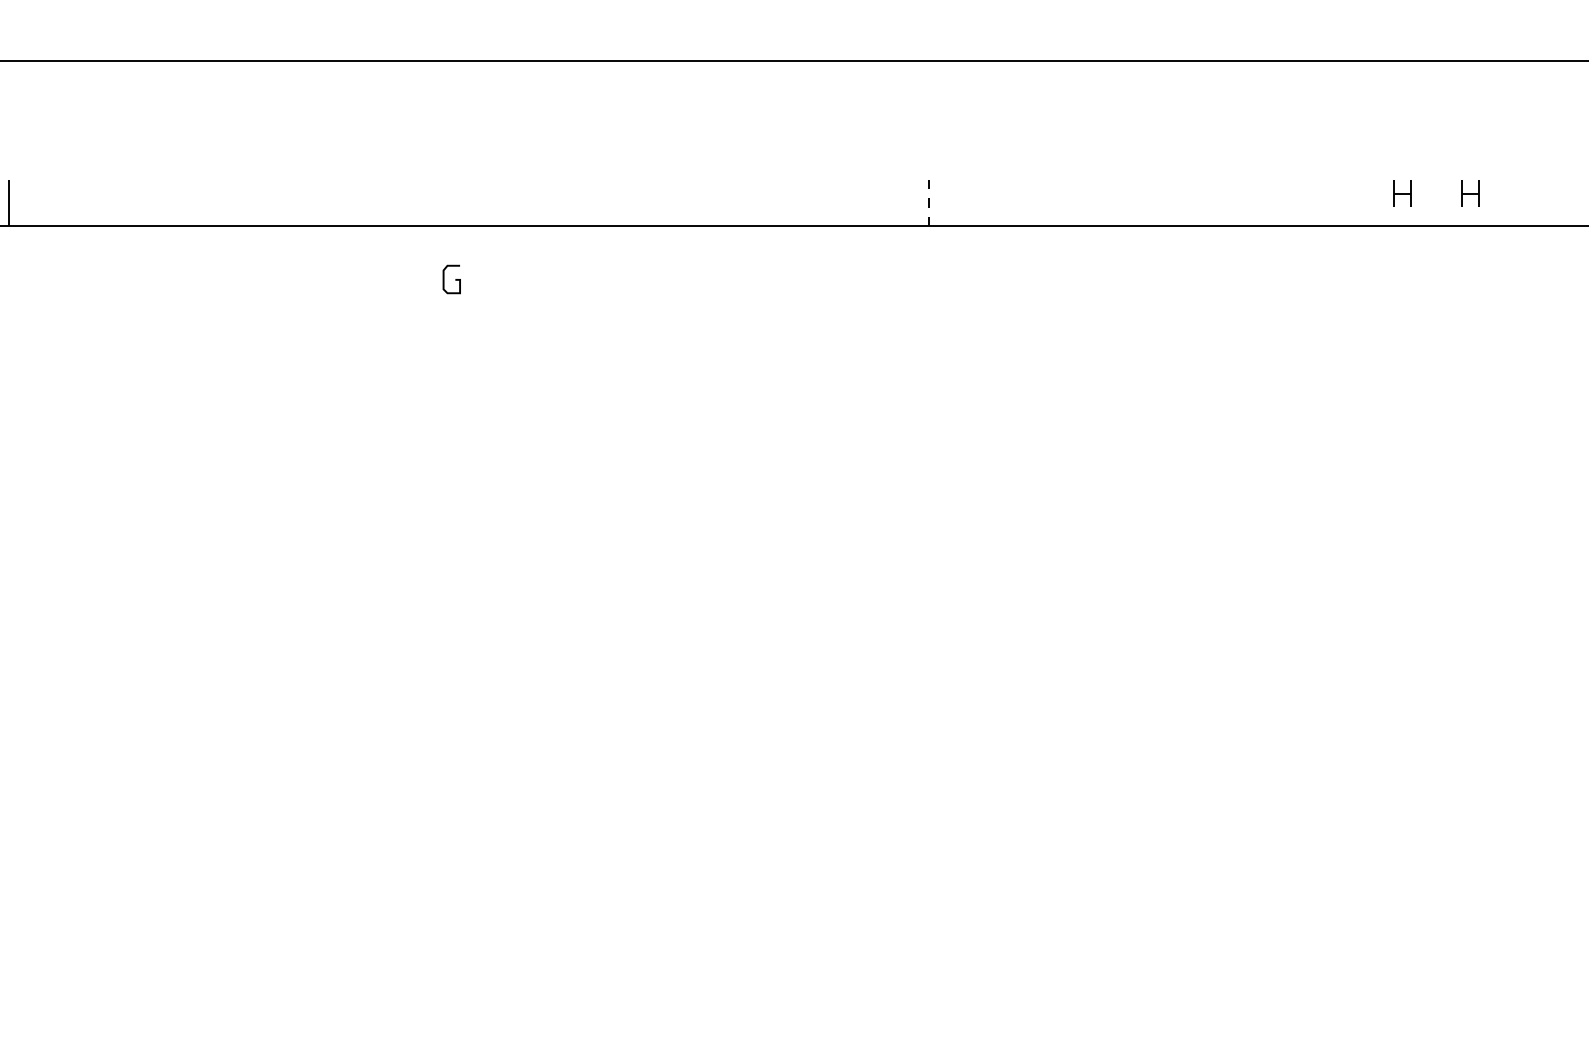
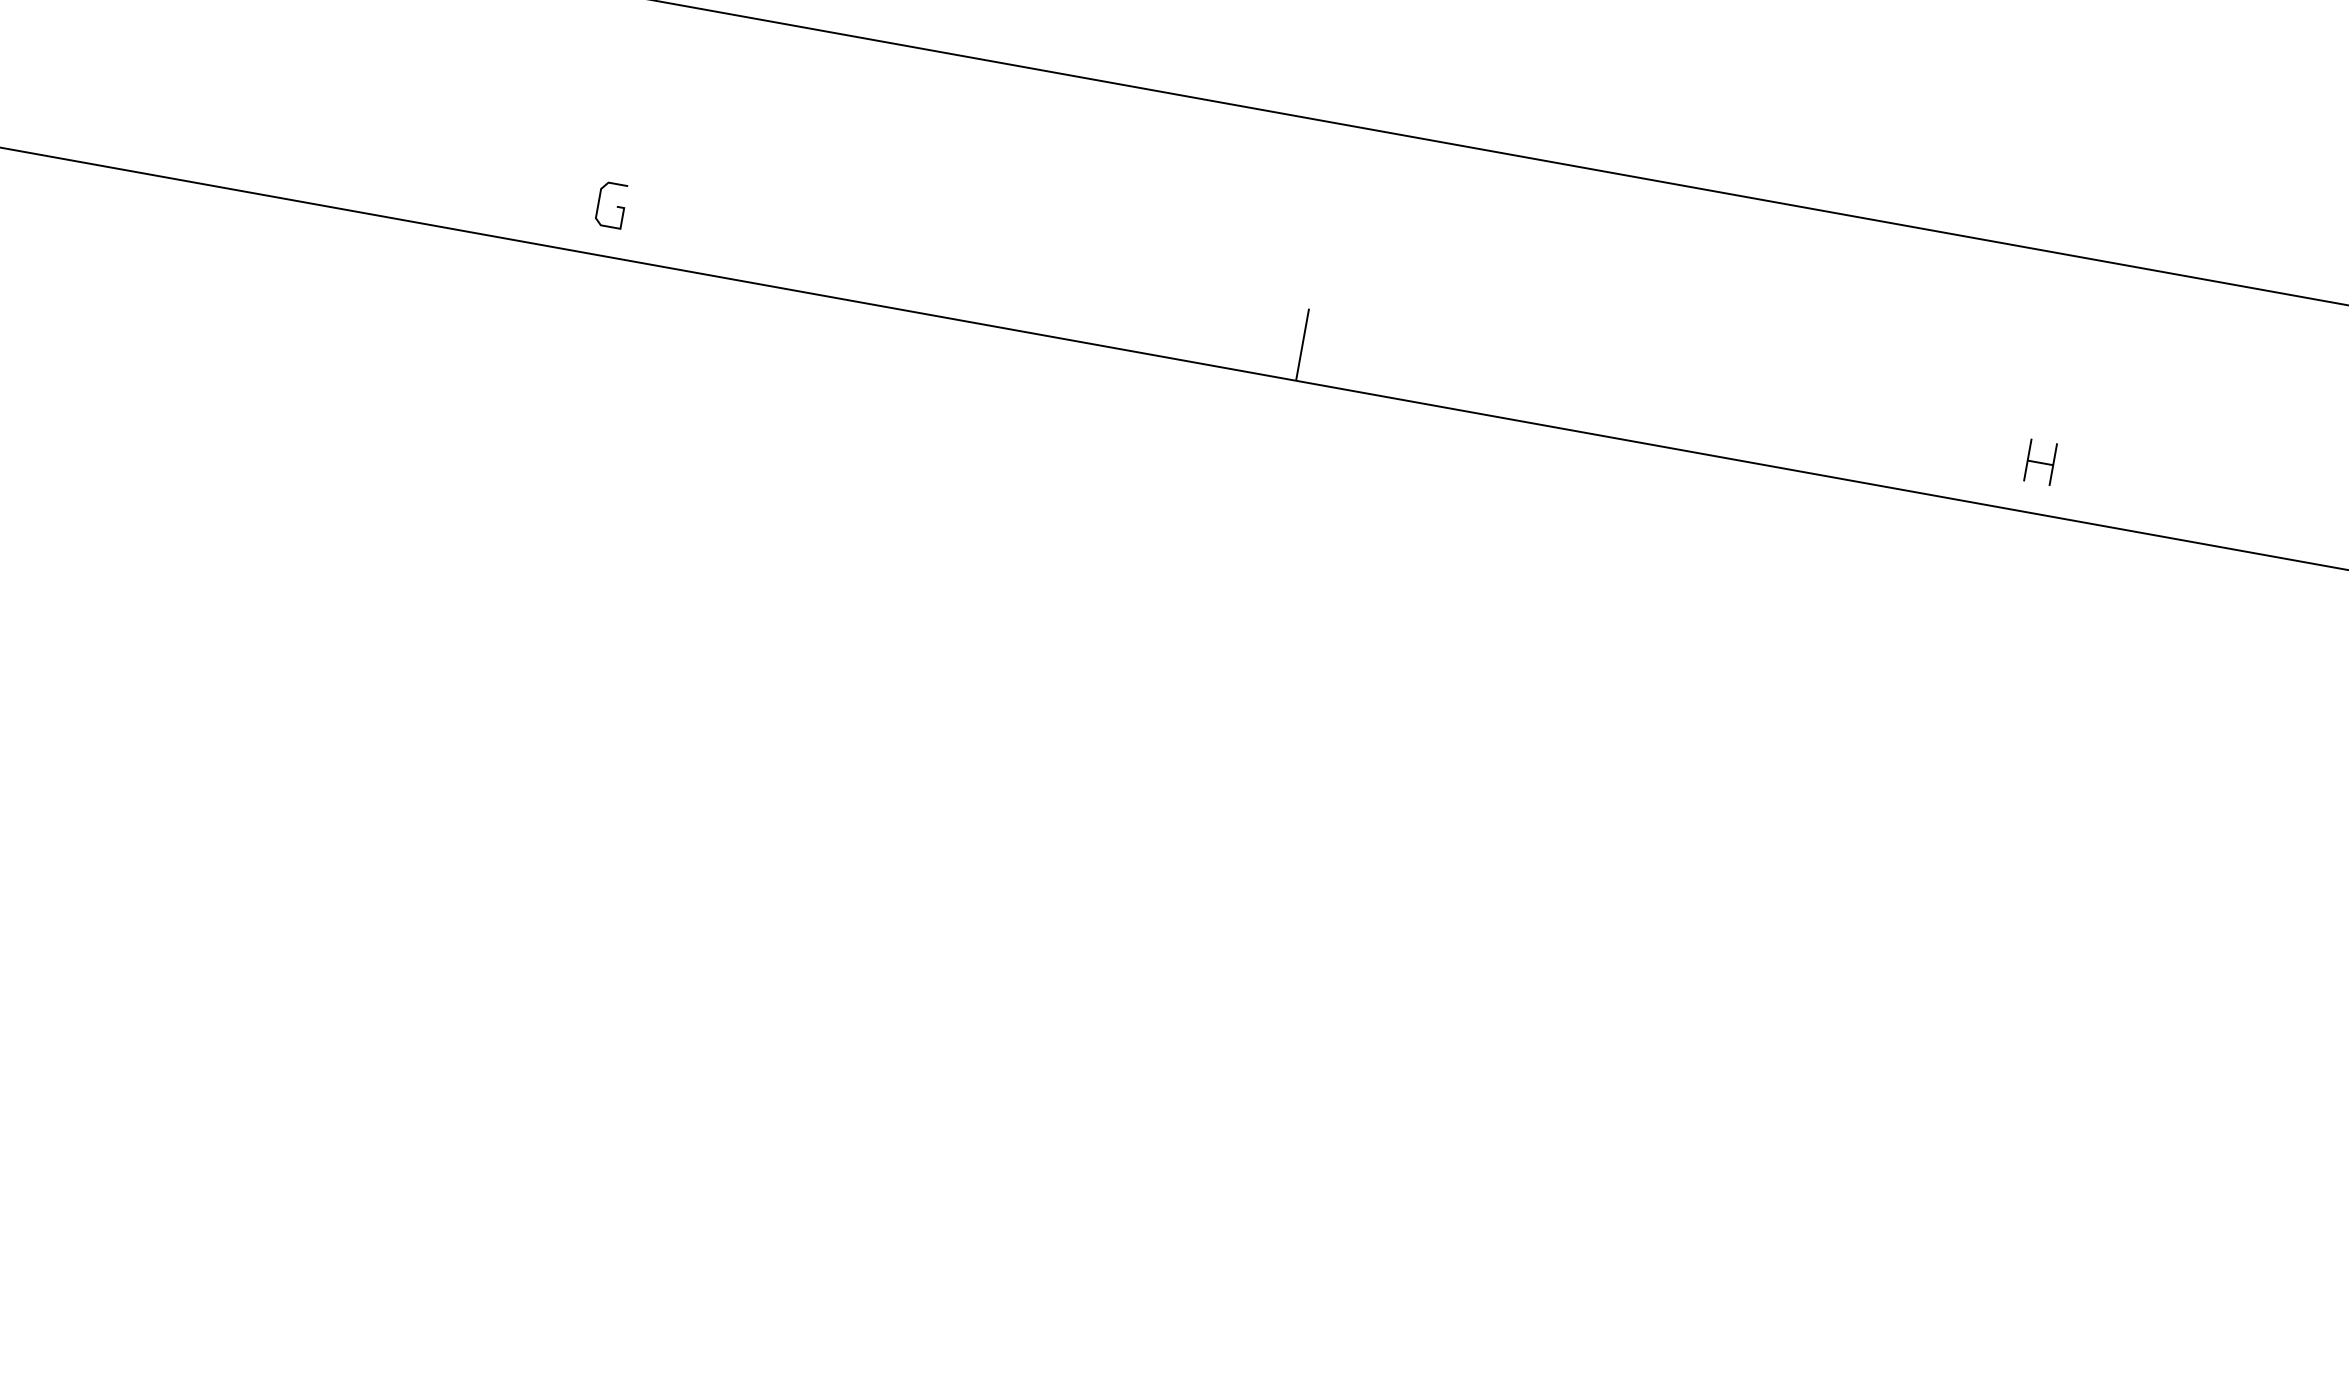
part: (1470, 193) -> (2146, 481), removed
line: (929, 202) -> (1303, 344), dashed -> solid
curve: (455, 279) -> (617, 206), moved

